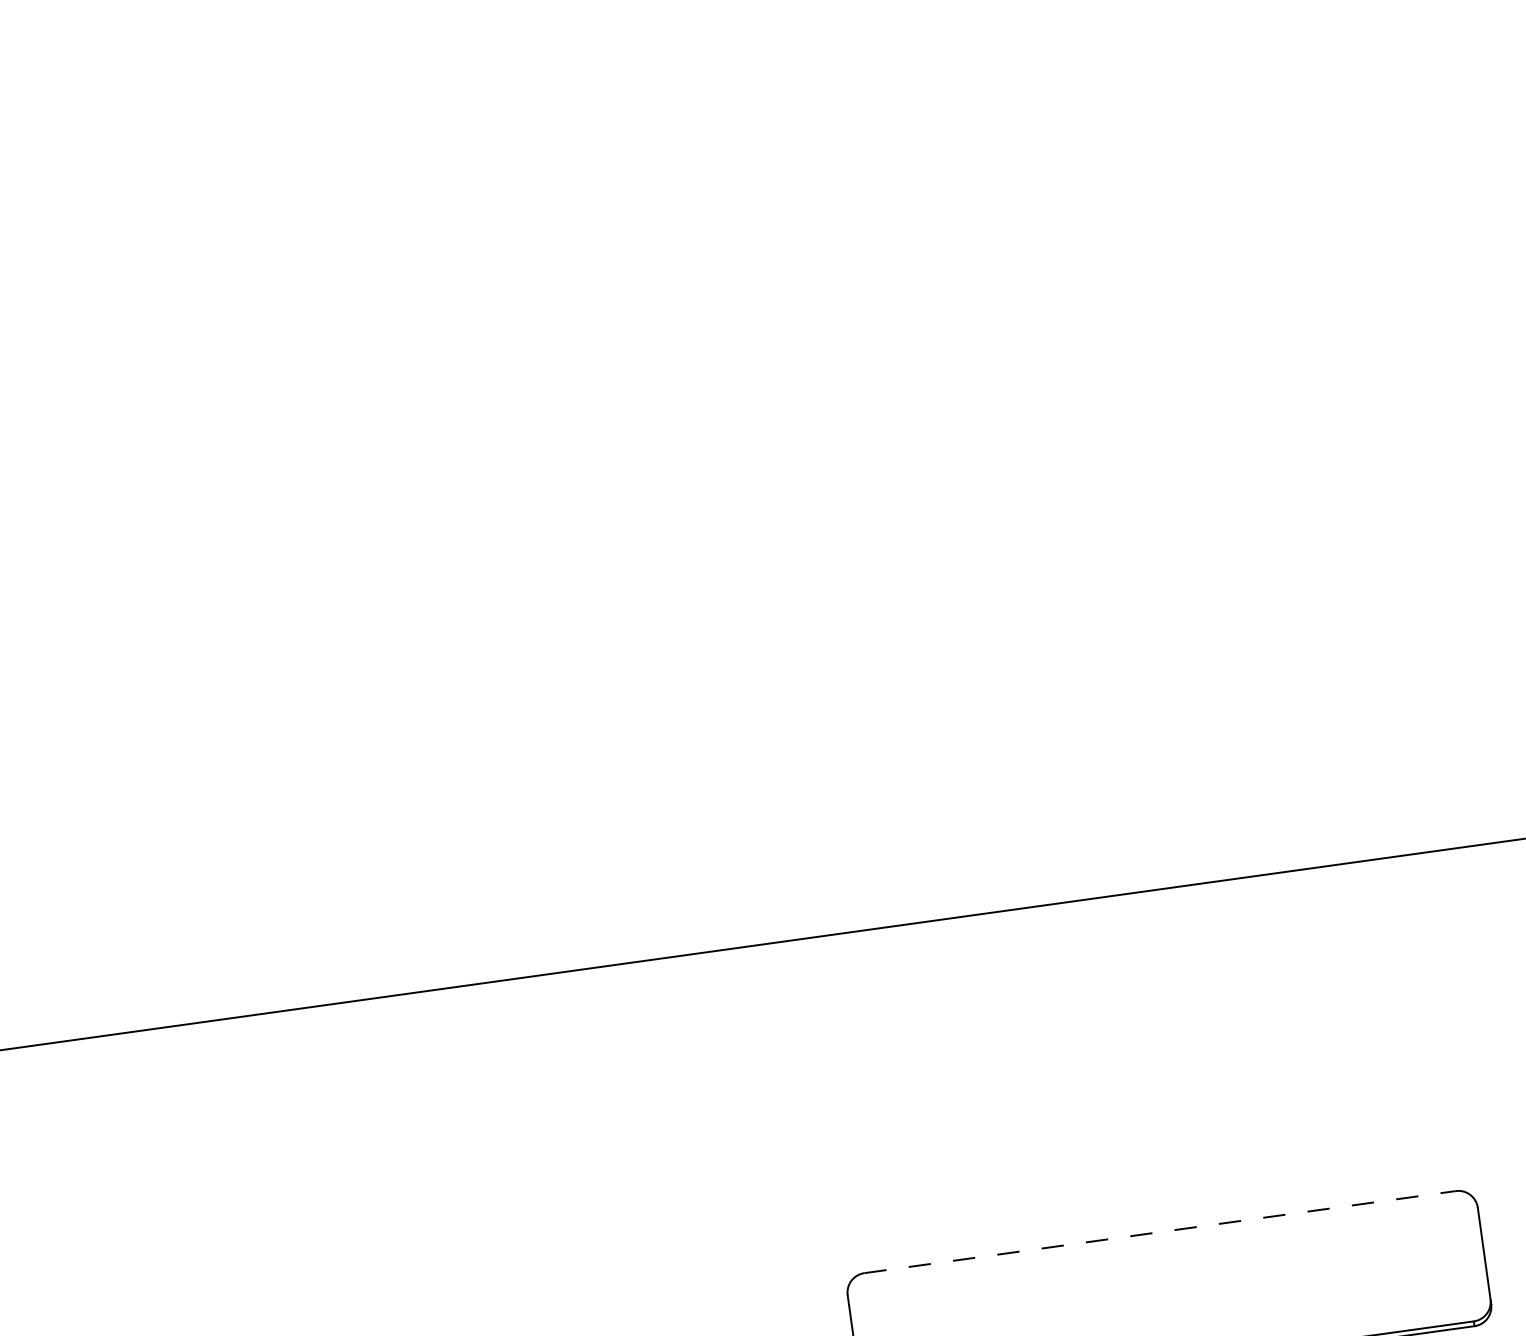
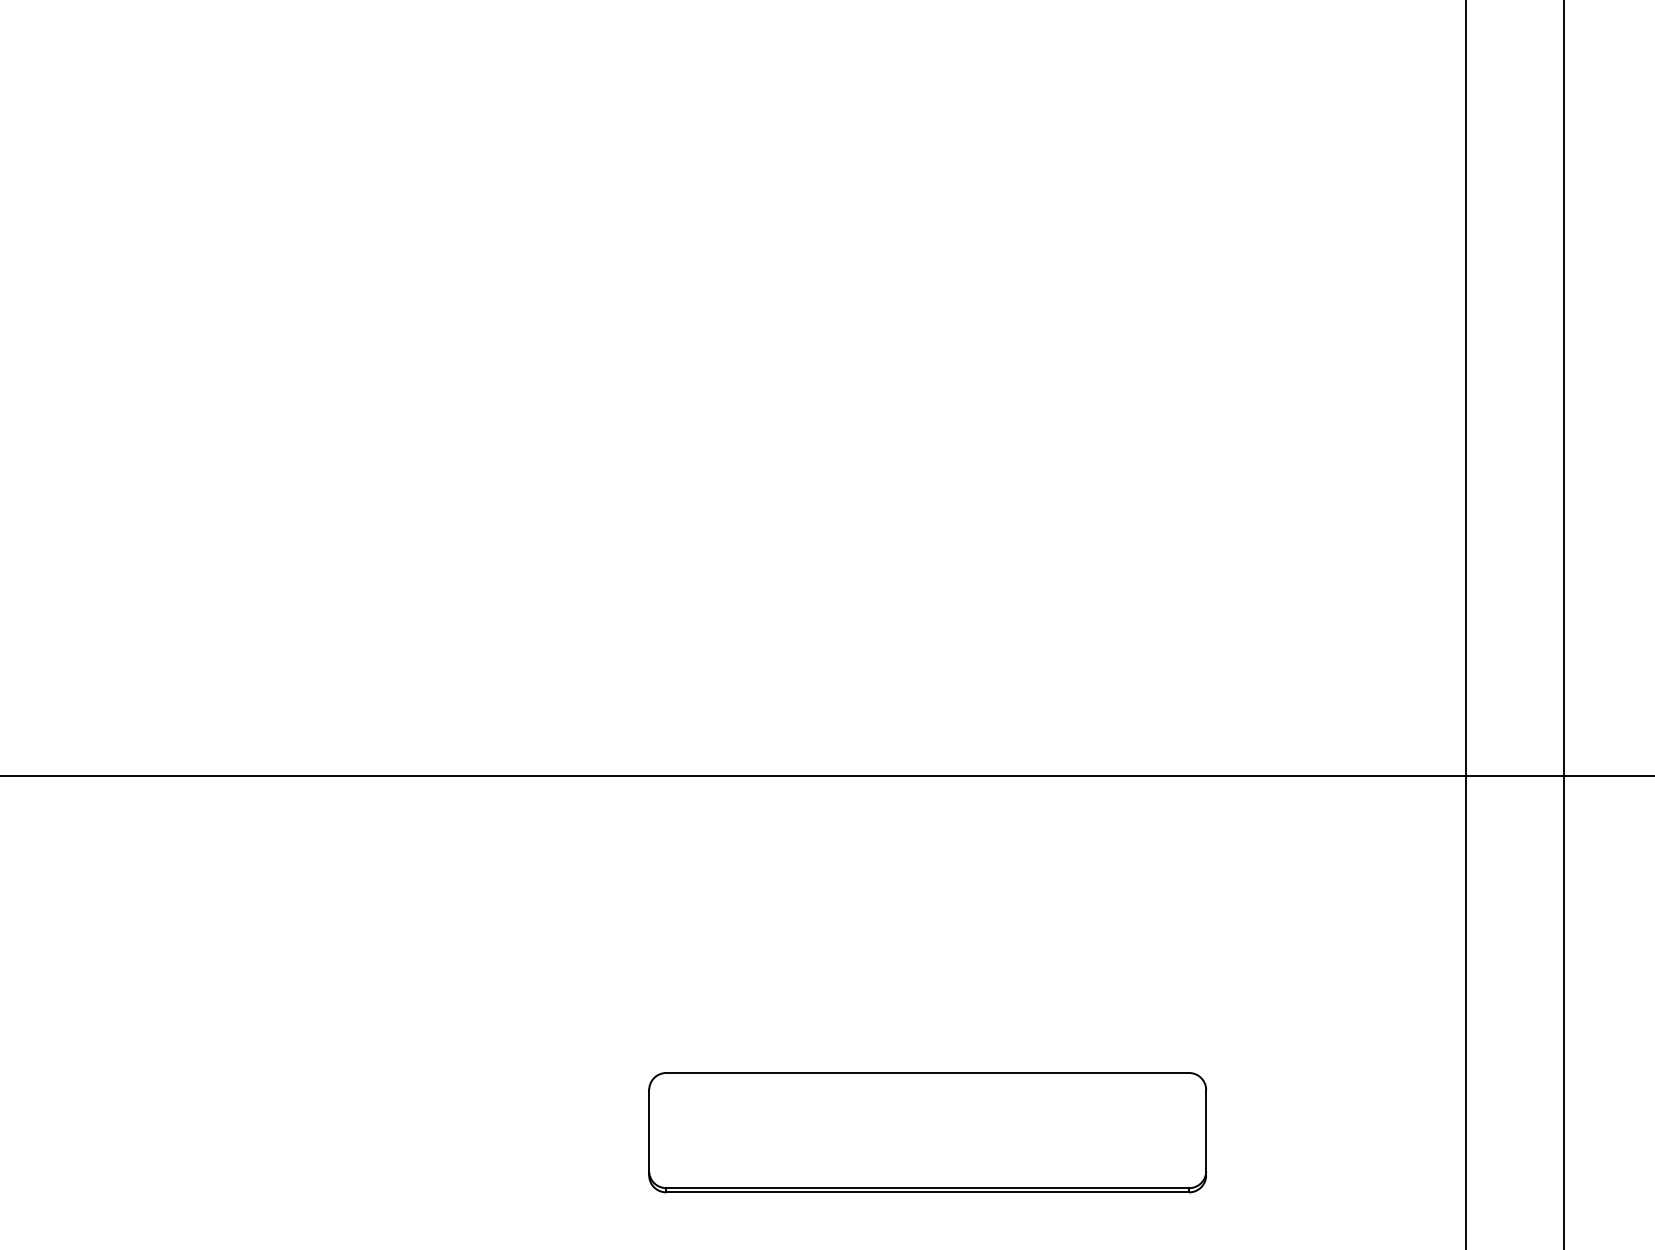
line: (1161, 1232) -> (928, 1073), dashed -> solid

